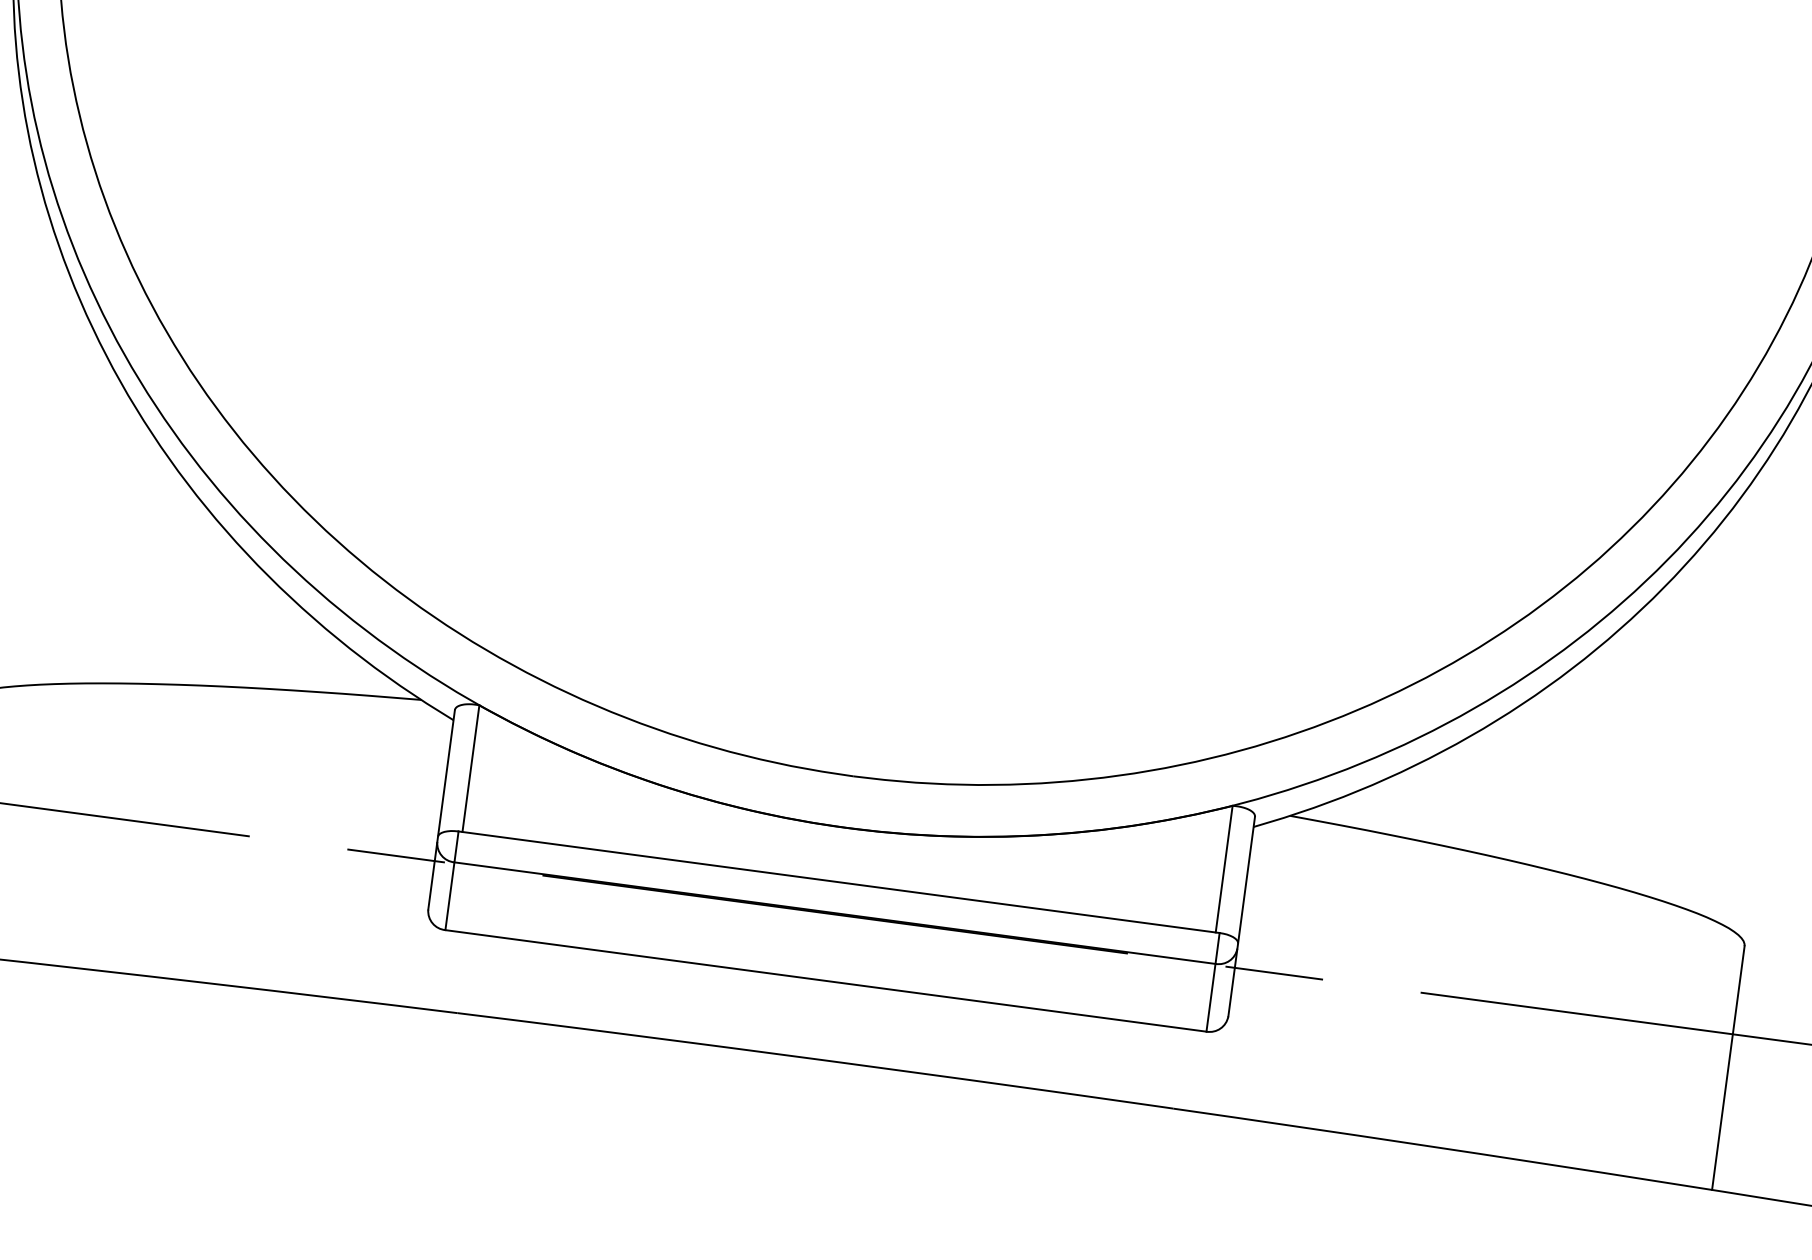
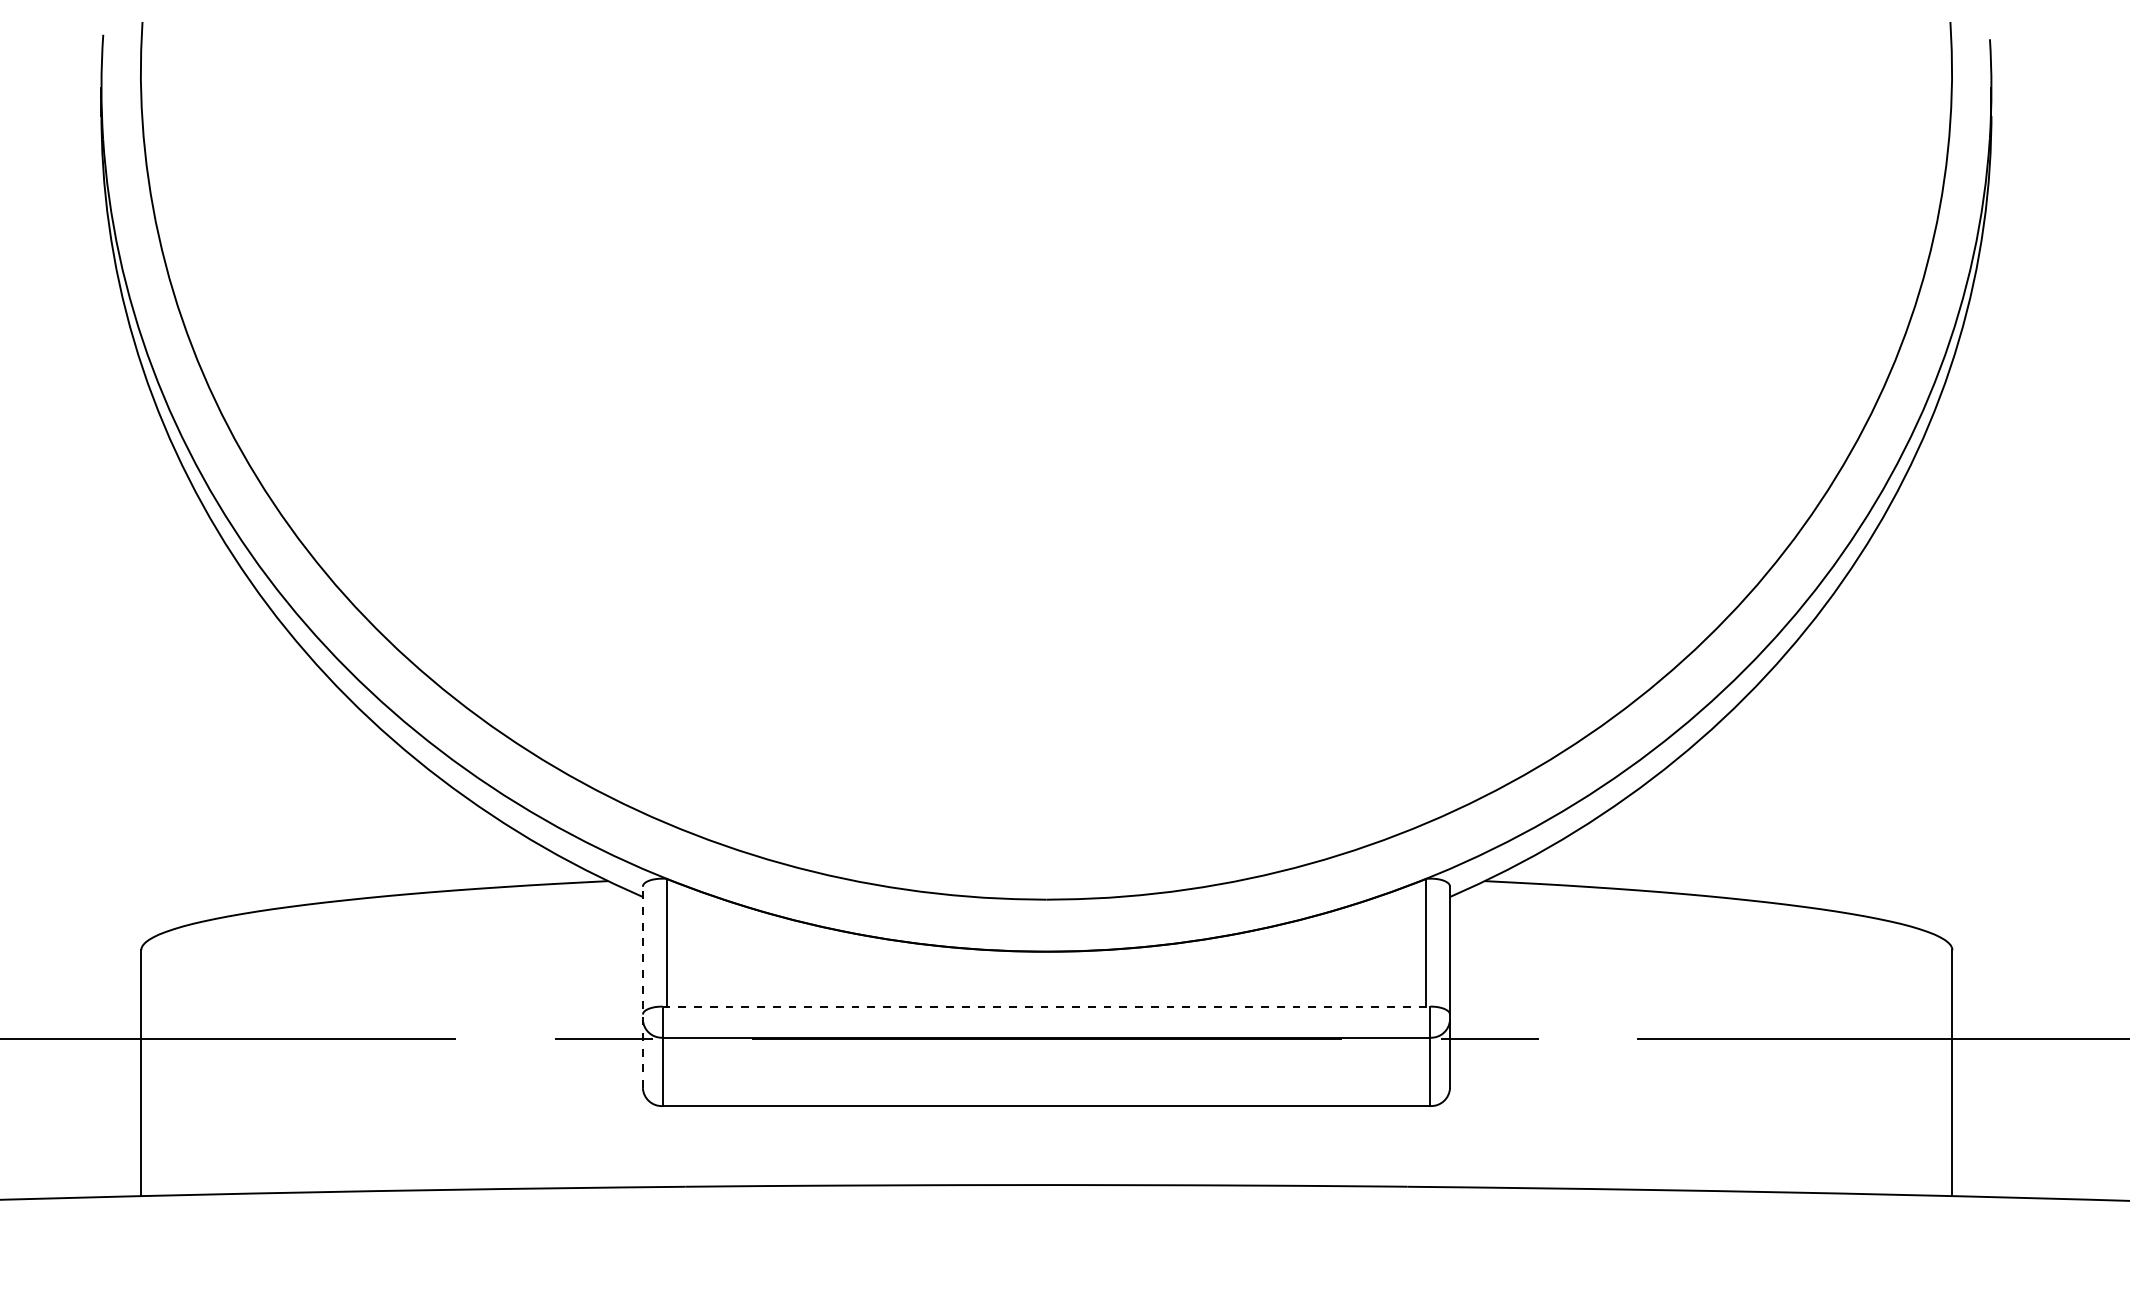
line: (441, 809) -> (642, 987), solid -> dashed
line: (839, 882) -> (1046, 1006), solid -> dashed

